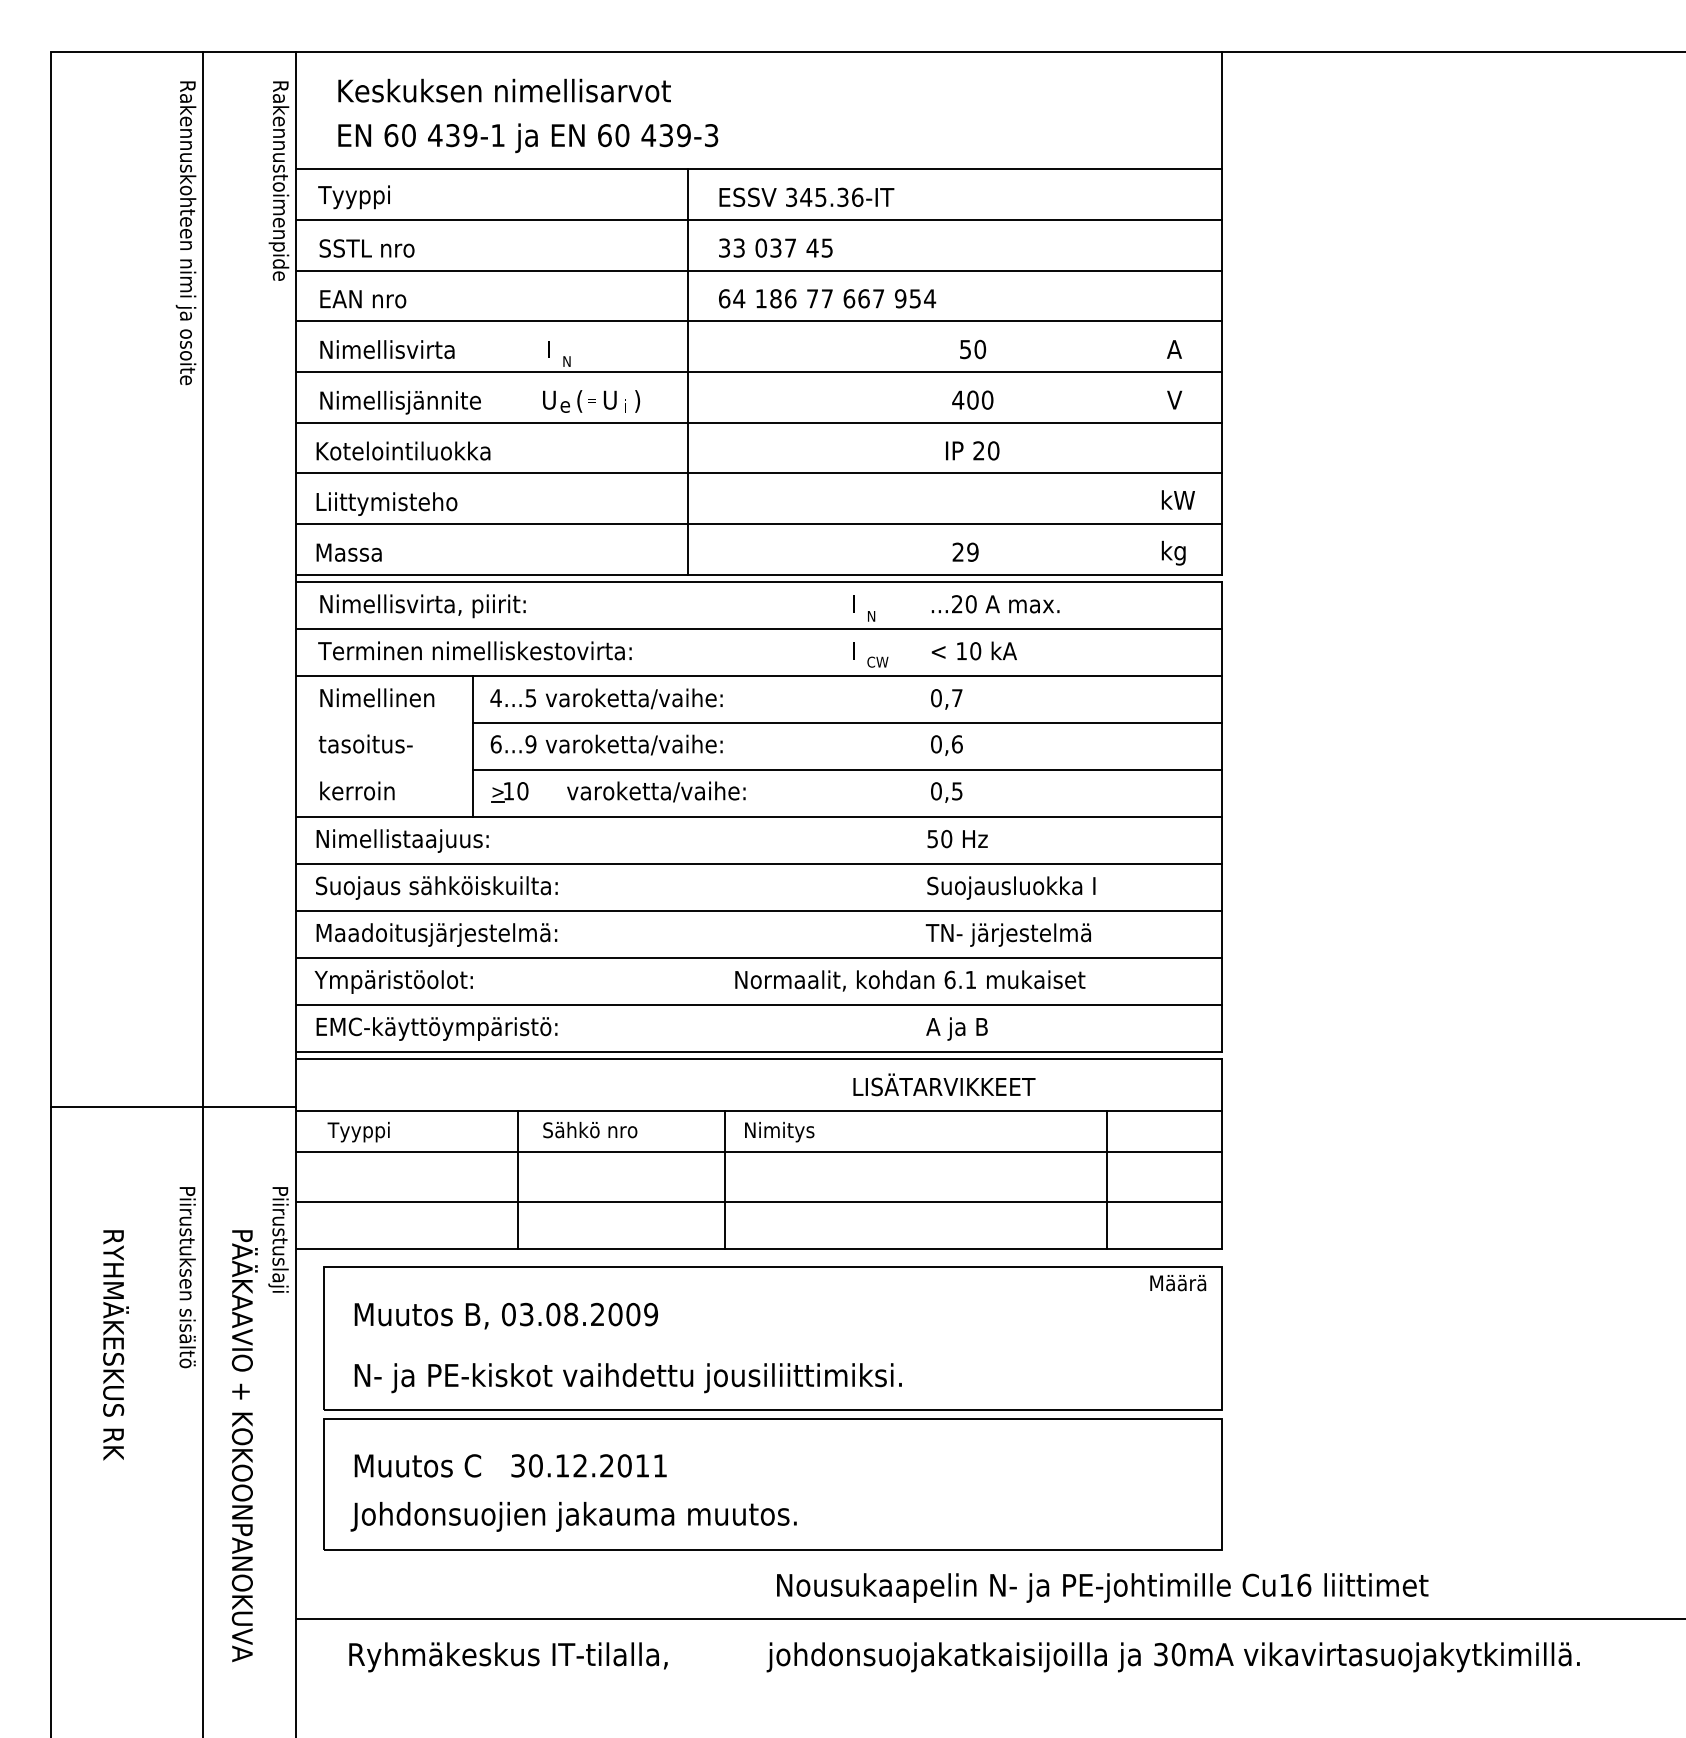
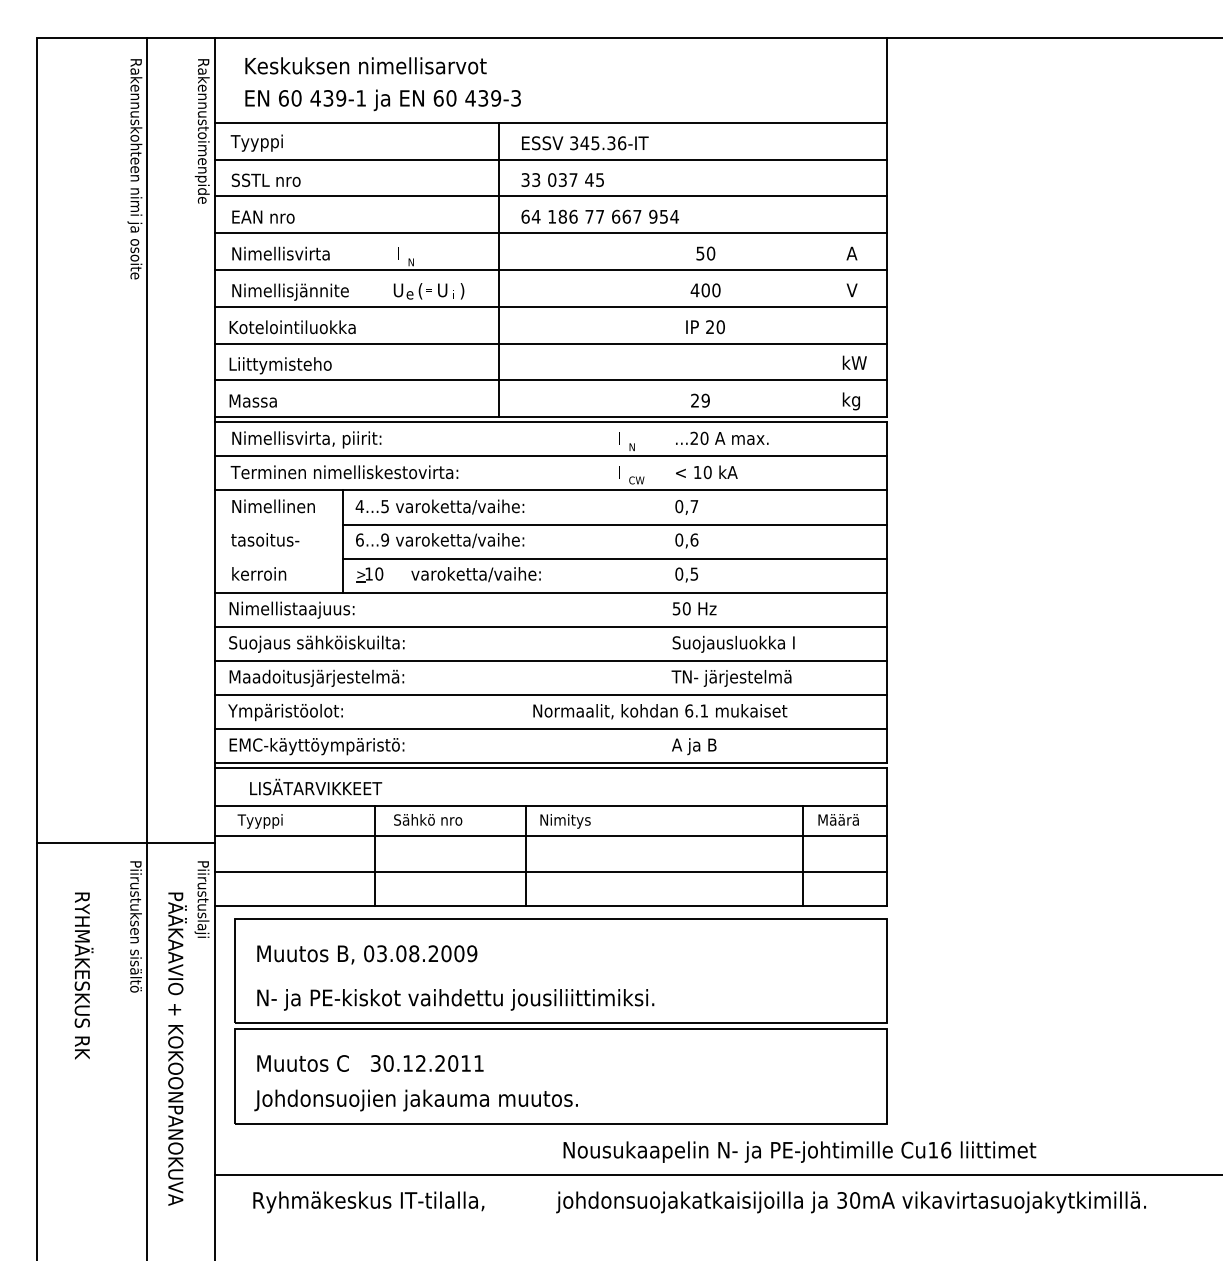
text: (945, 1084) -> (316, 786), moved
line: (173, 1107) -> (125, 843), moved
text: (1177, 1282) -> (838, 819), moved

